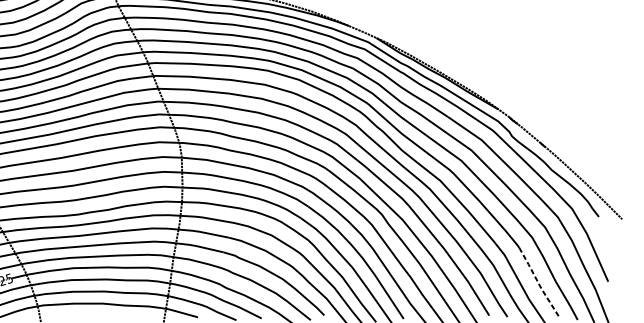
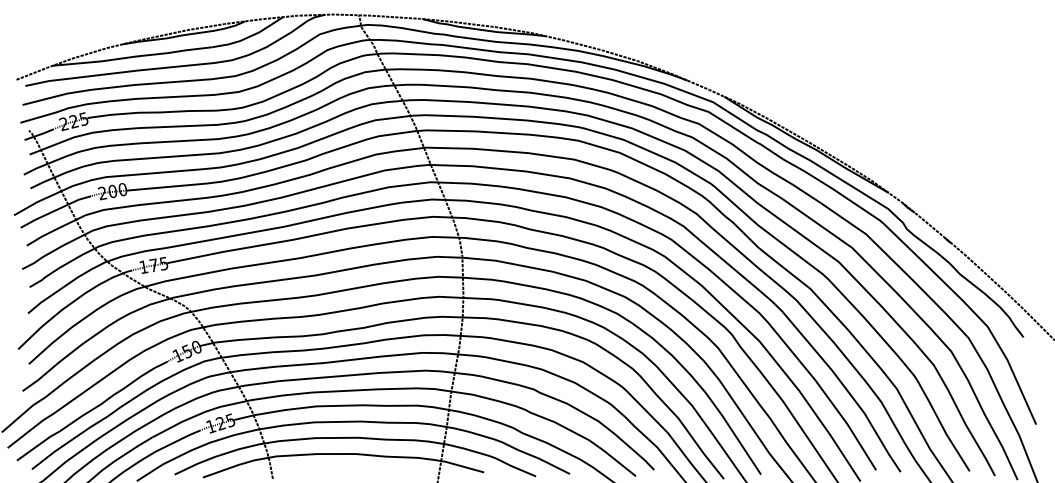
line: (537, 282) -> (941, 425), dashed -> solid

